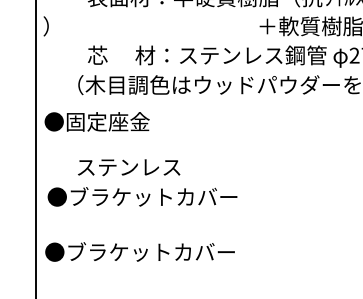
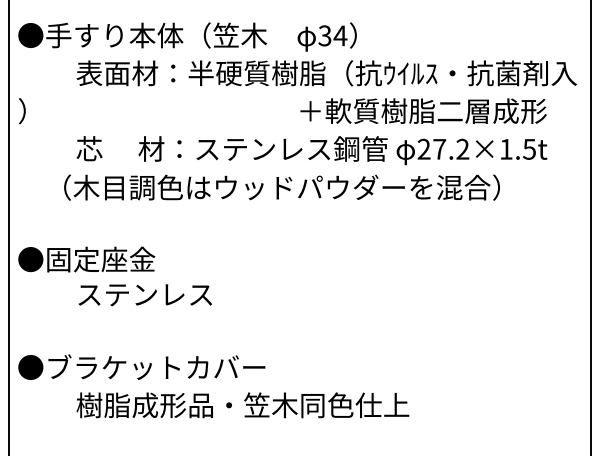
text: (96, 121) -> (86, 259), moved
text: (128, 167) -> (144, 295), moved
text: (142, 196) -> (141, 366), moved
text: (194, 252) -> (215, 405), ●ブラケットカバー -> 樹脂成形品・笠木同色仕上

